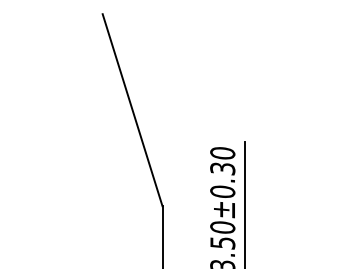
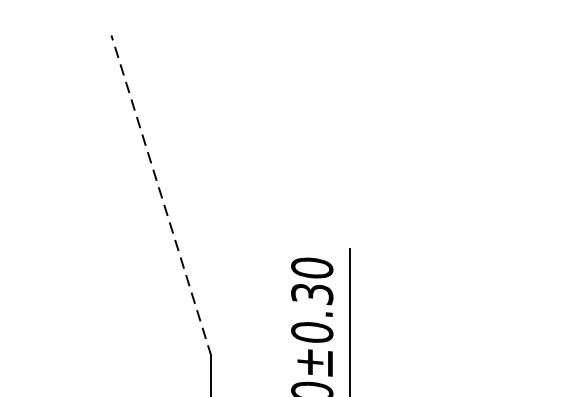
line: (132, 110) -> (161, 196), solid -> dashed

